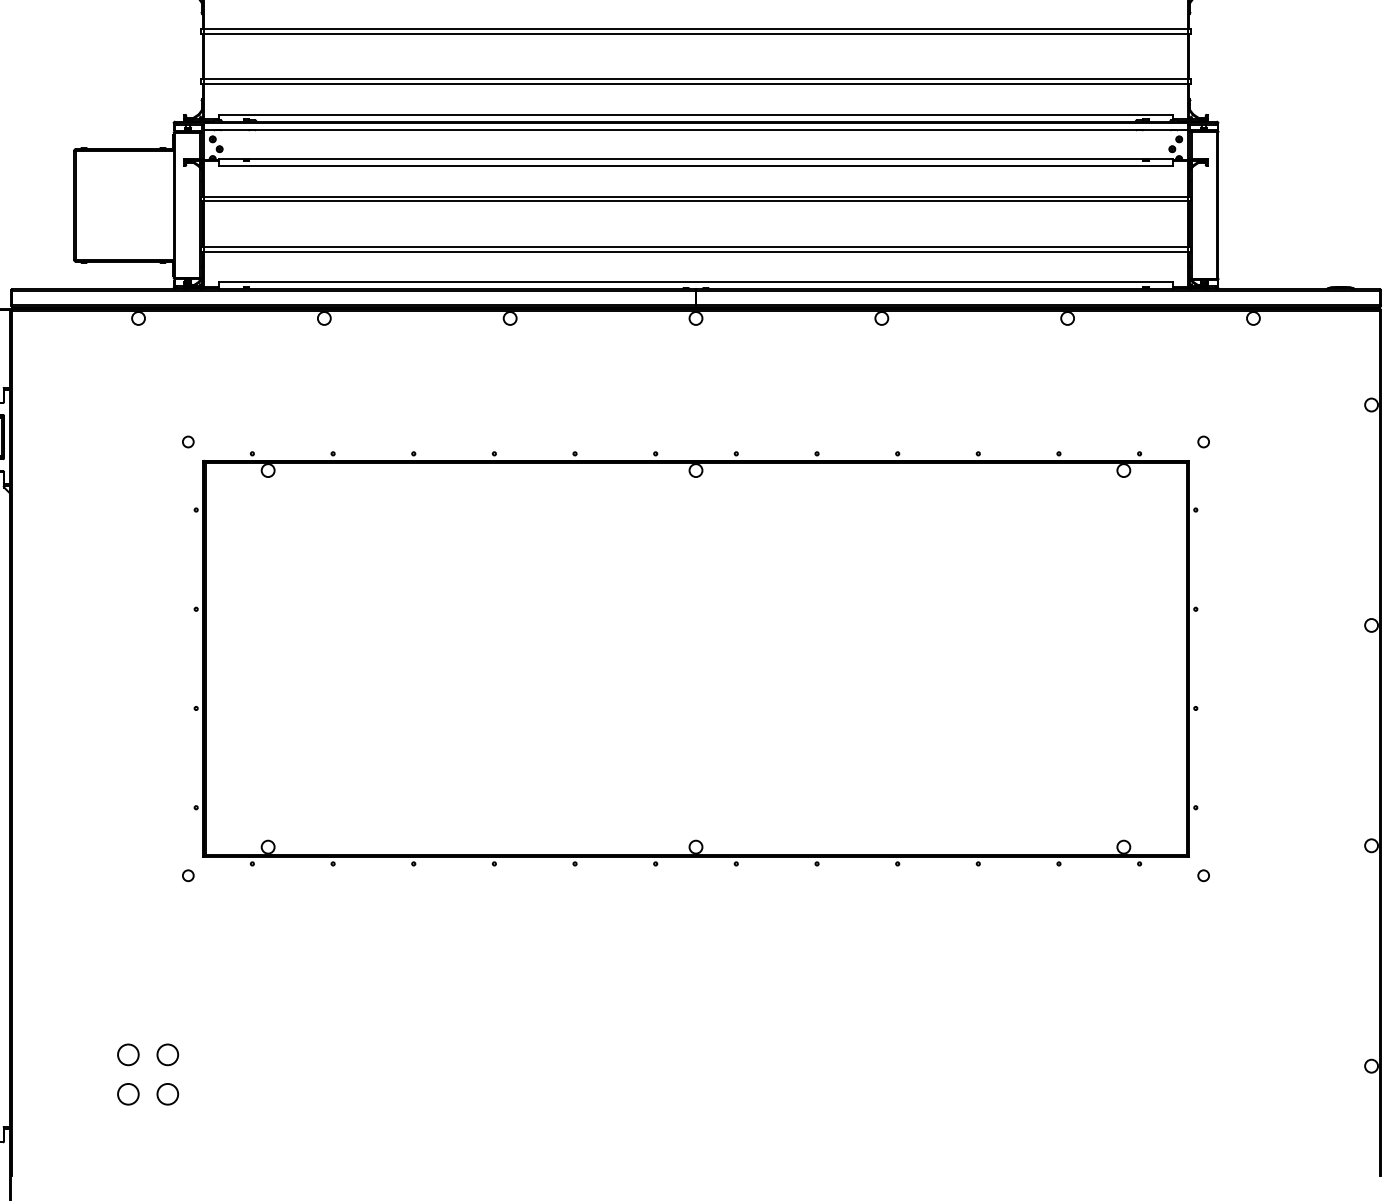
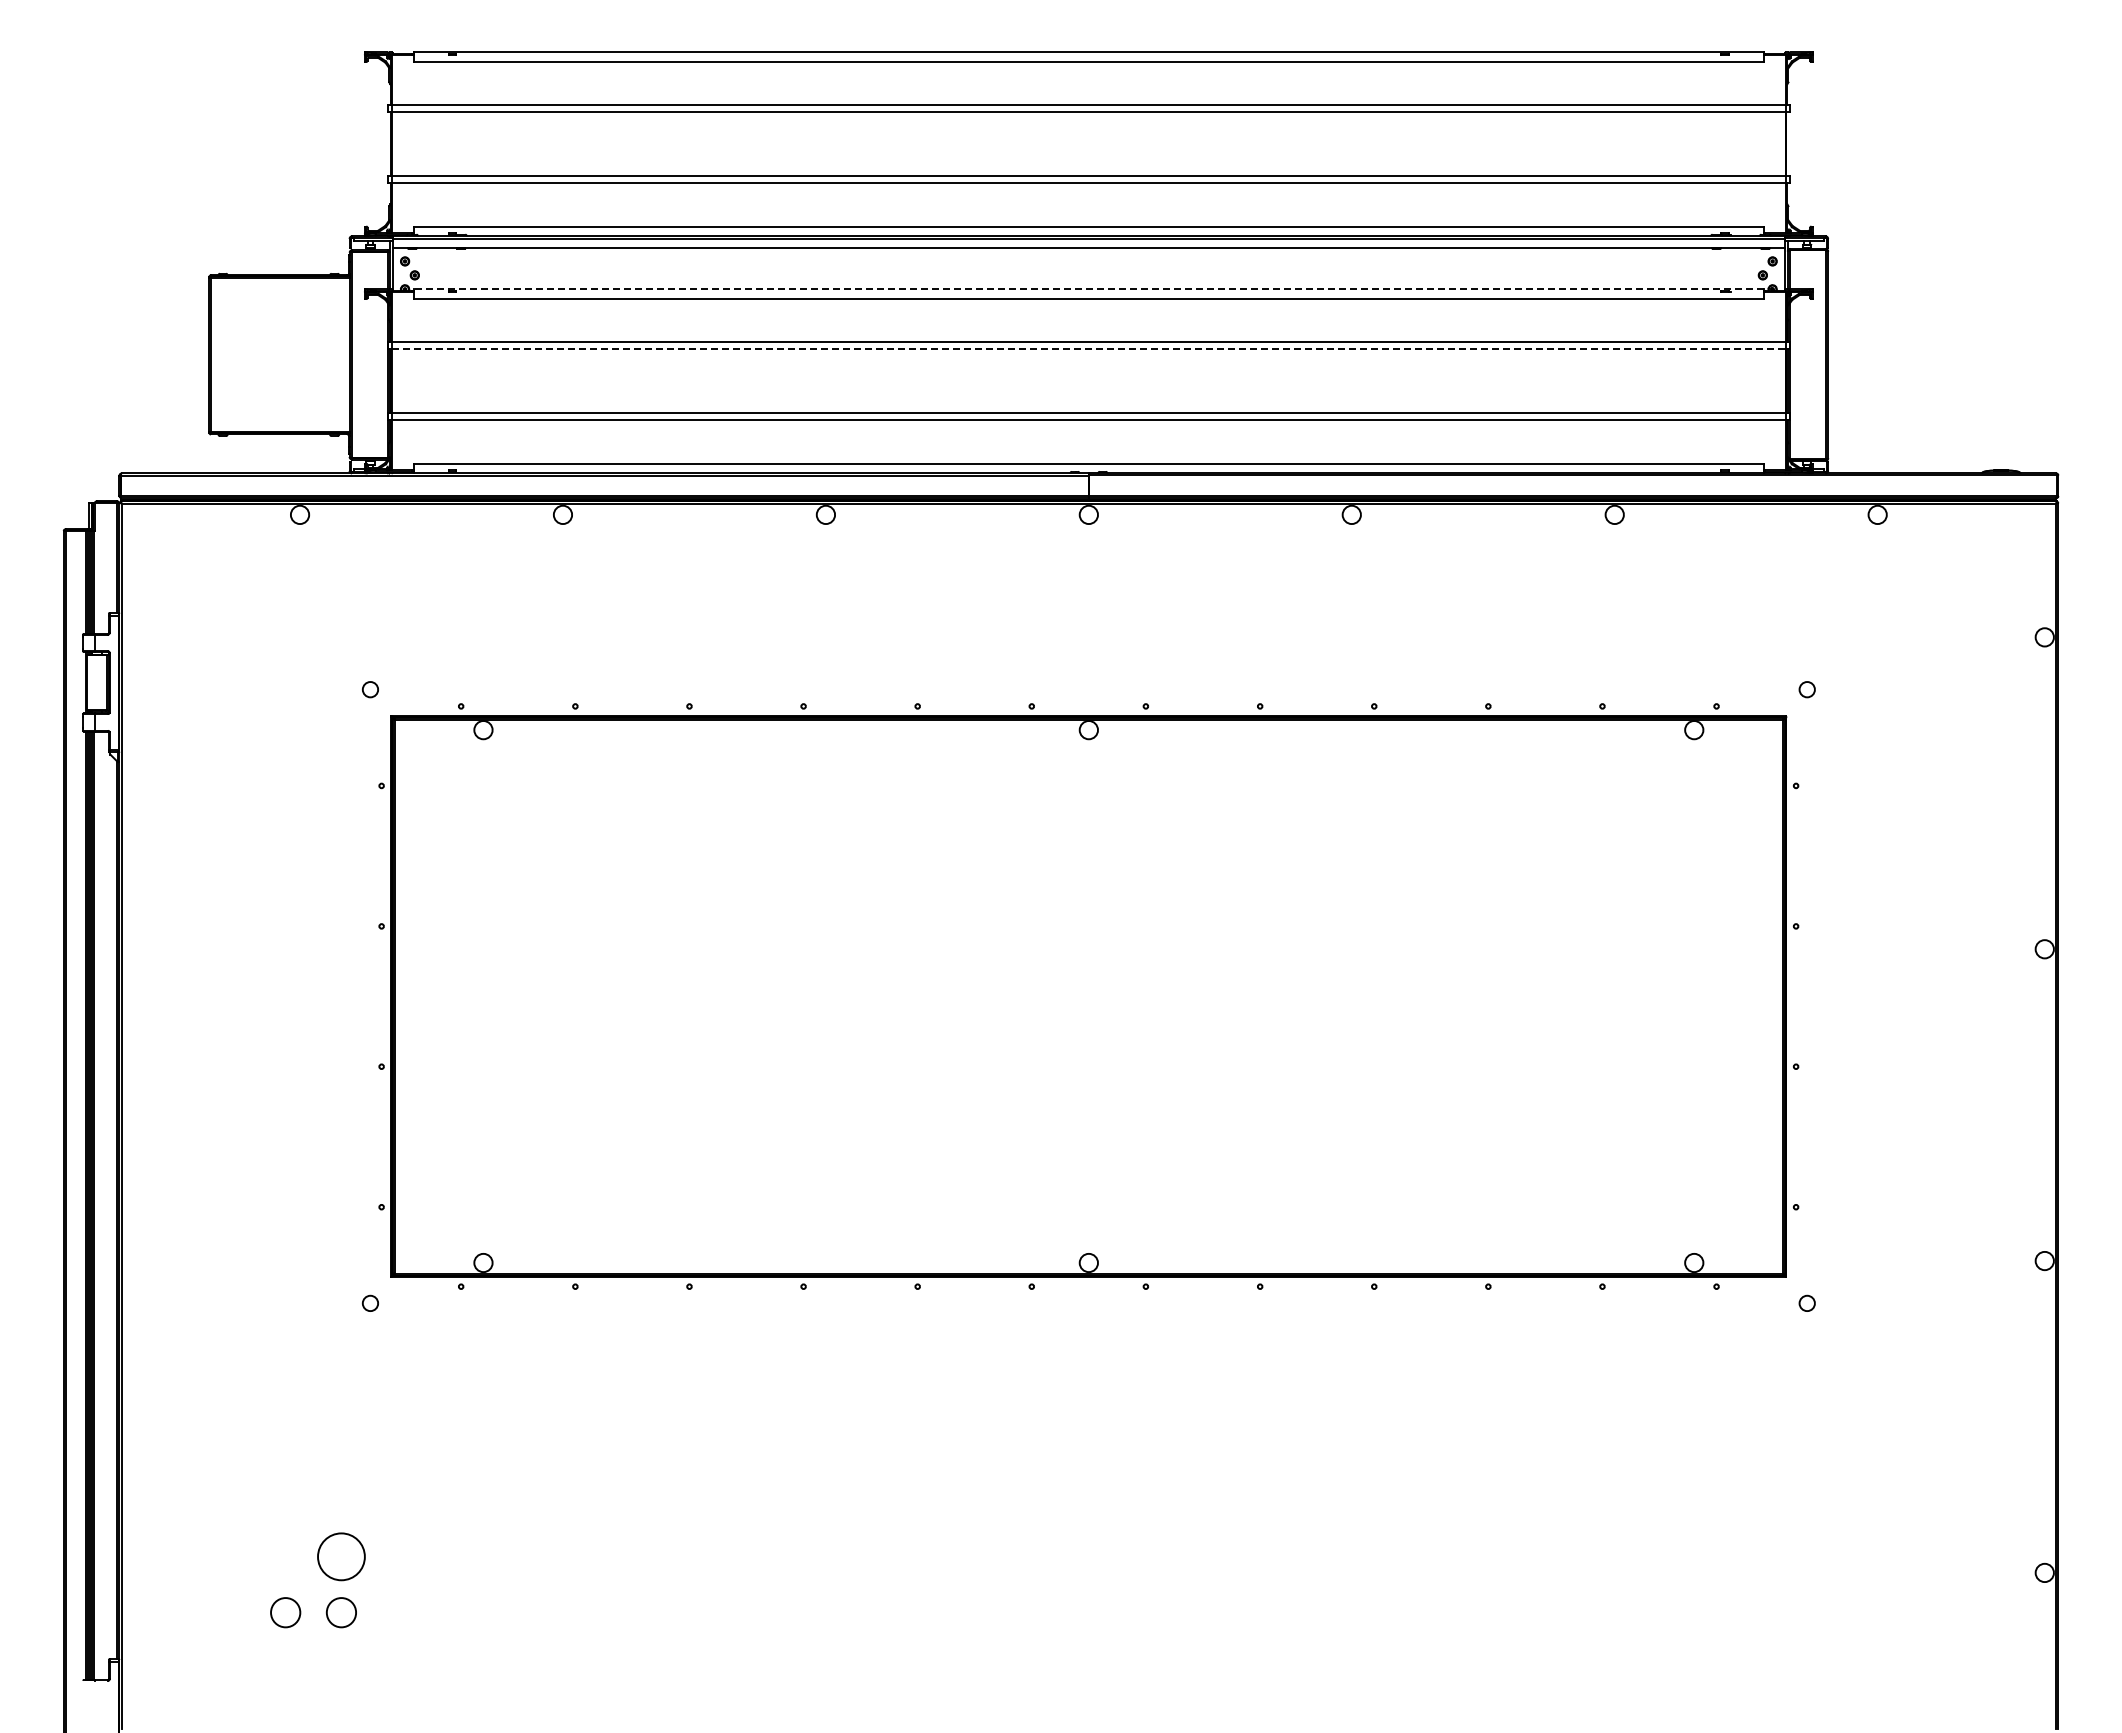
line: (695, 159) -> (1088, 289), solid -> dashed
line: (695, 201) -> (1088, 349), solid -> dashed
circle: (128, 1054) -> (285, 1556), removed
circle: (167, 1054) -> (341, 1556), size x1.6

